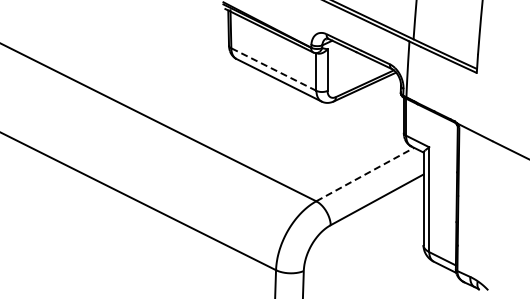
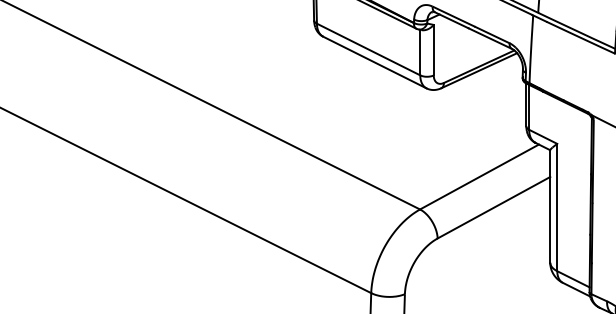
line: (273, 69) -> (368, 49), dashed -> solid
line: (365, 174) -> (479, 176), dashed -> solid

